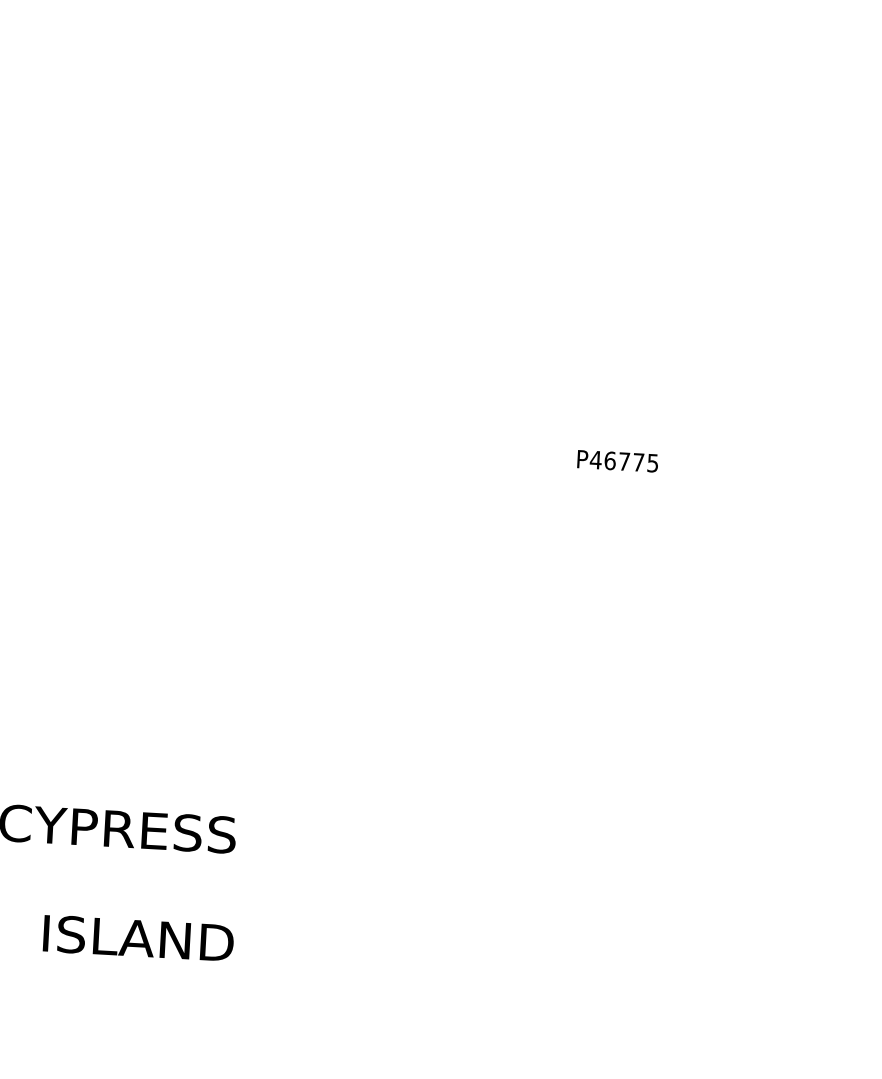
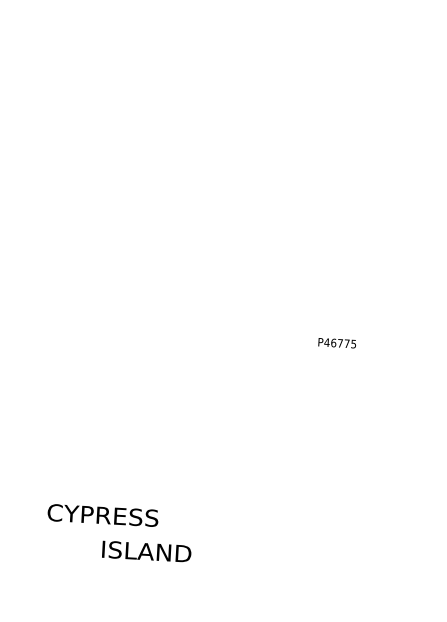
text: (137, 937) -> (146, 551), moved

